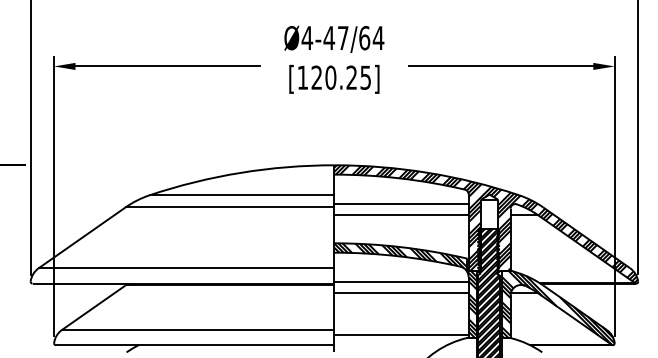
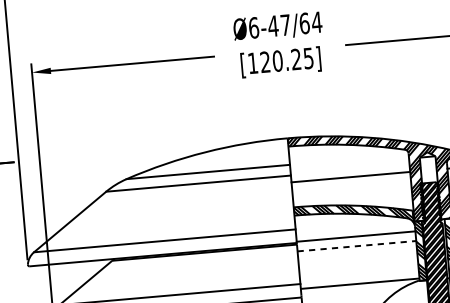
text: (307, 38) -> (254, 28), Ø4-47/64 -> Ø6-47/64
line: (401, 204) -> (350, 167), removed
line: (401, 293) -> (356, 246), solid -> dashed

